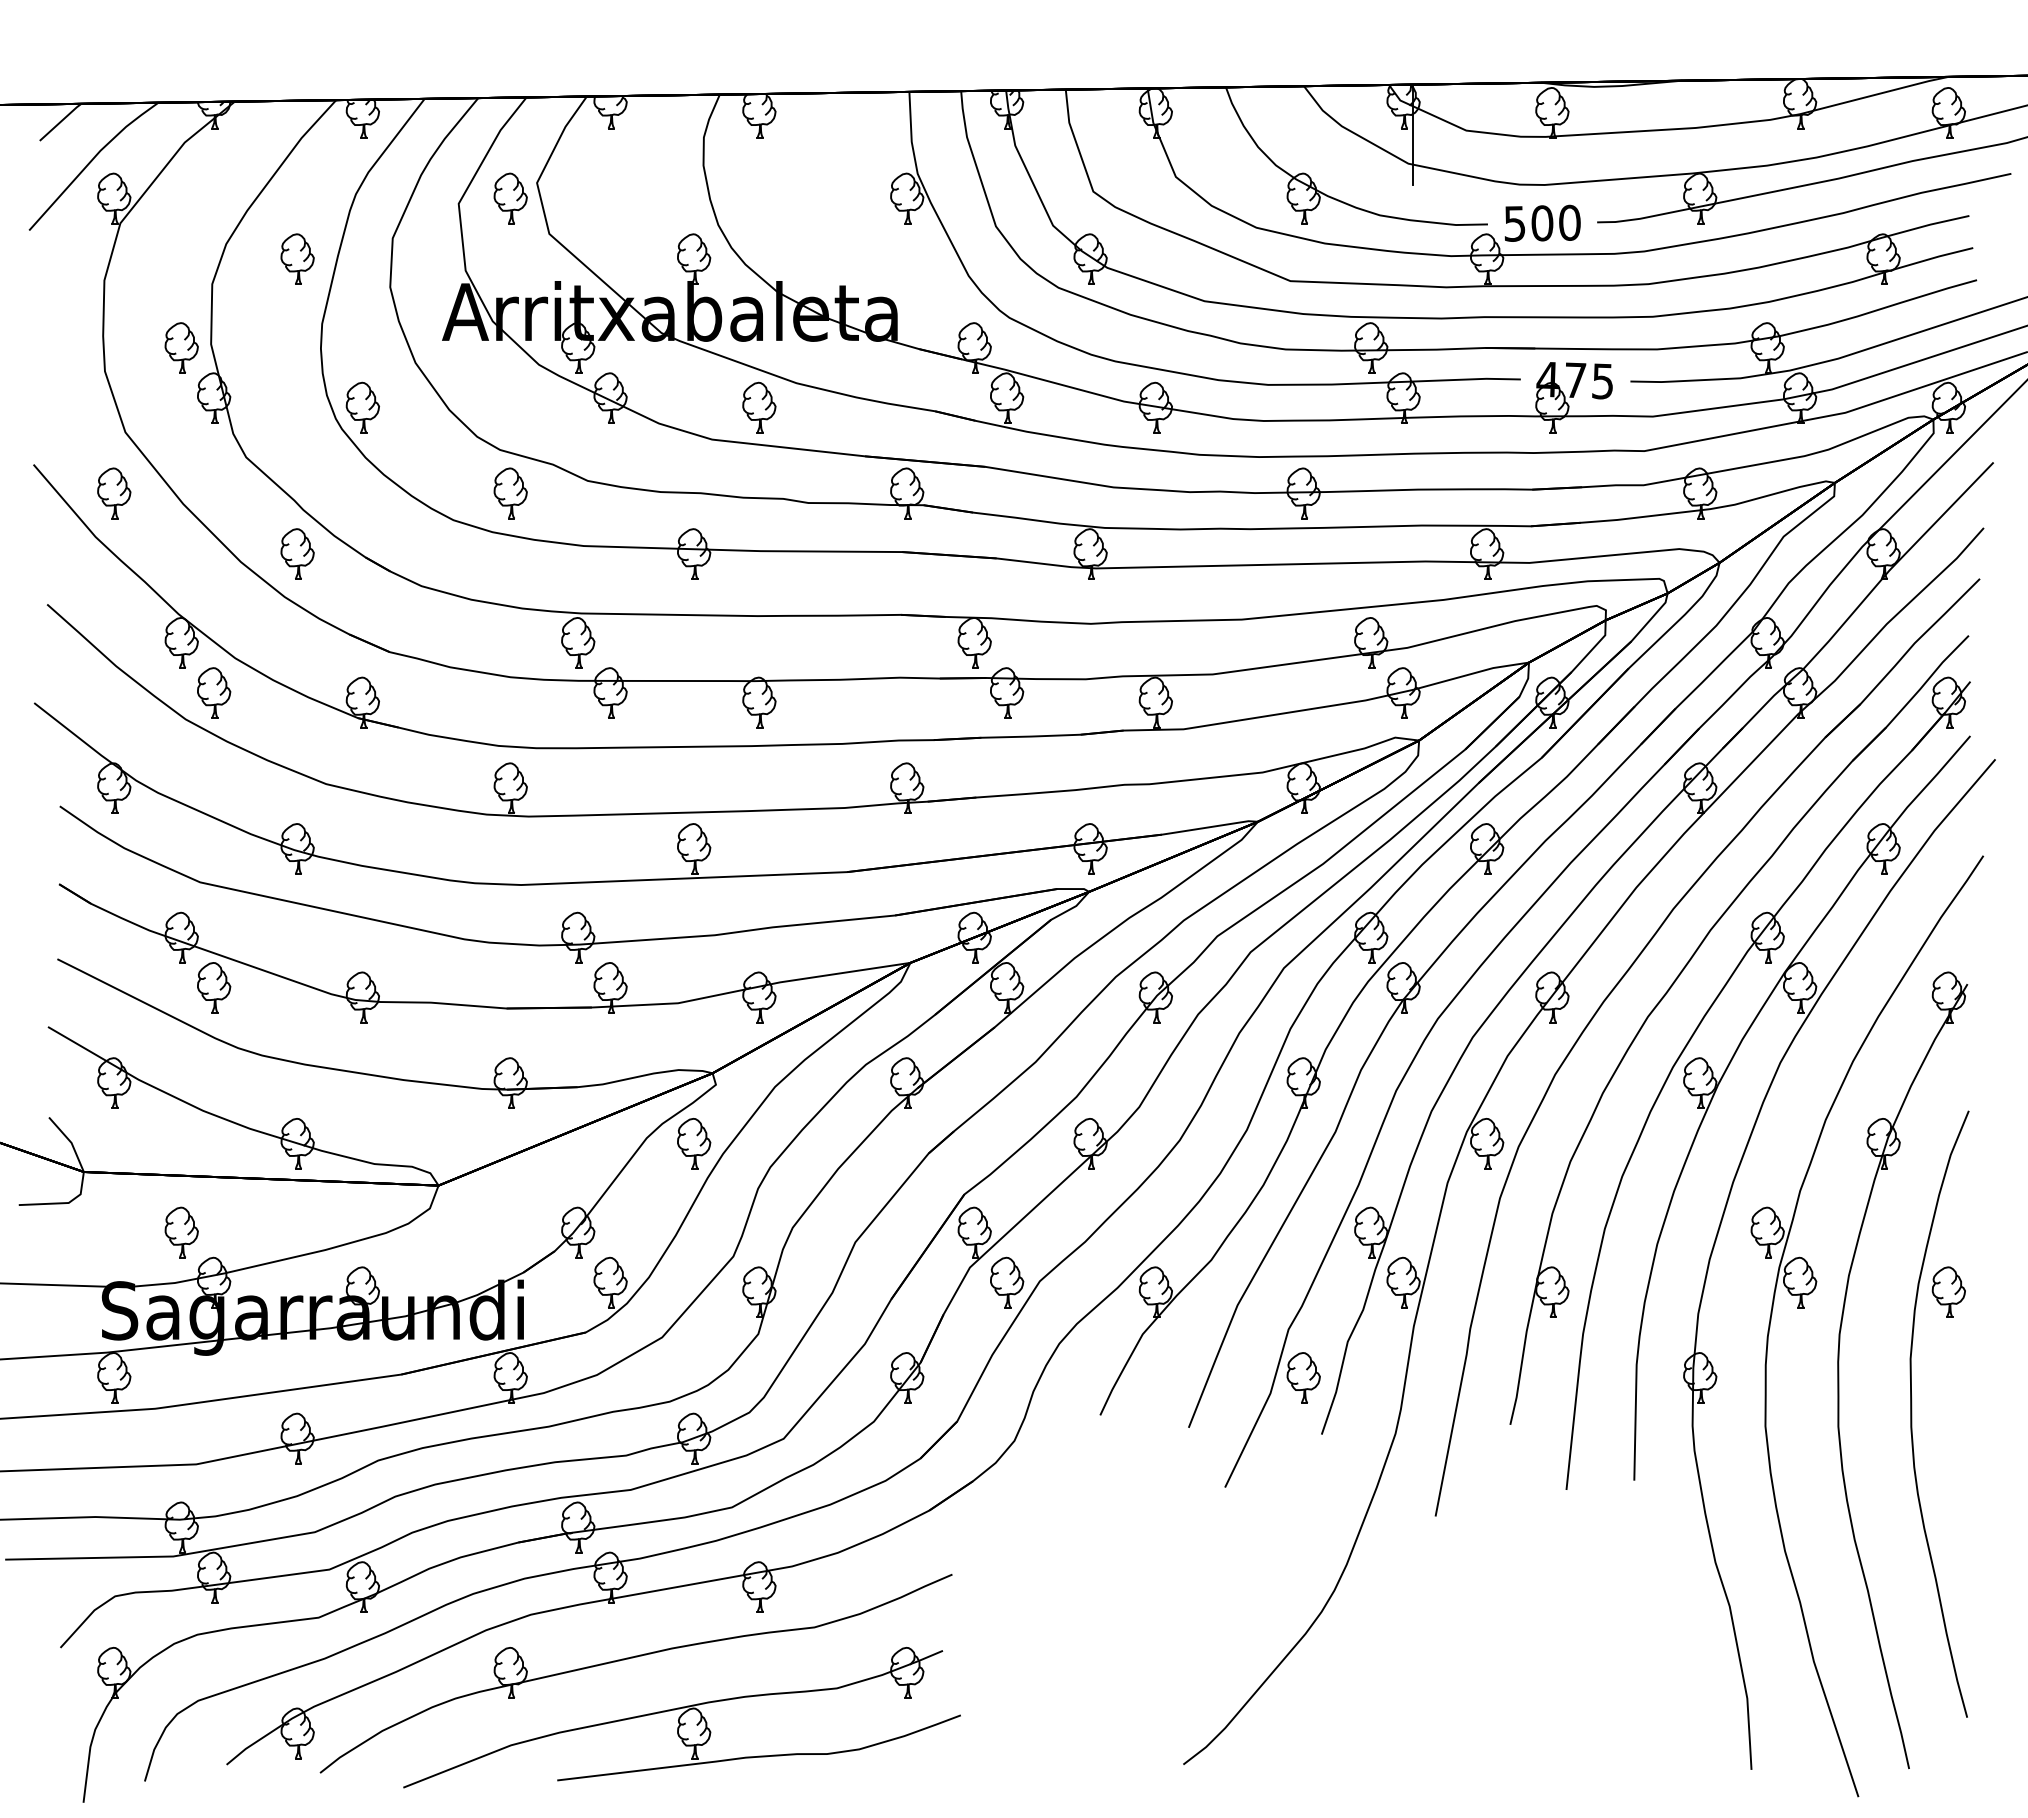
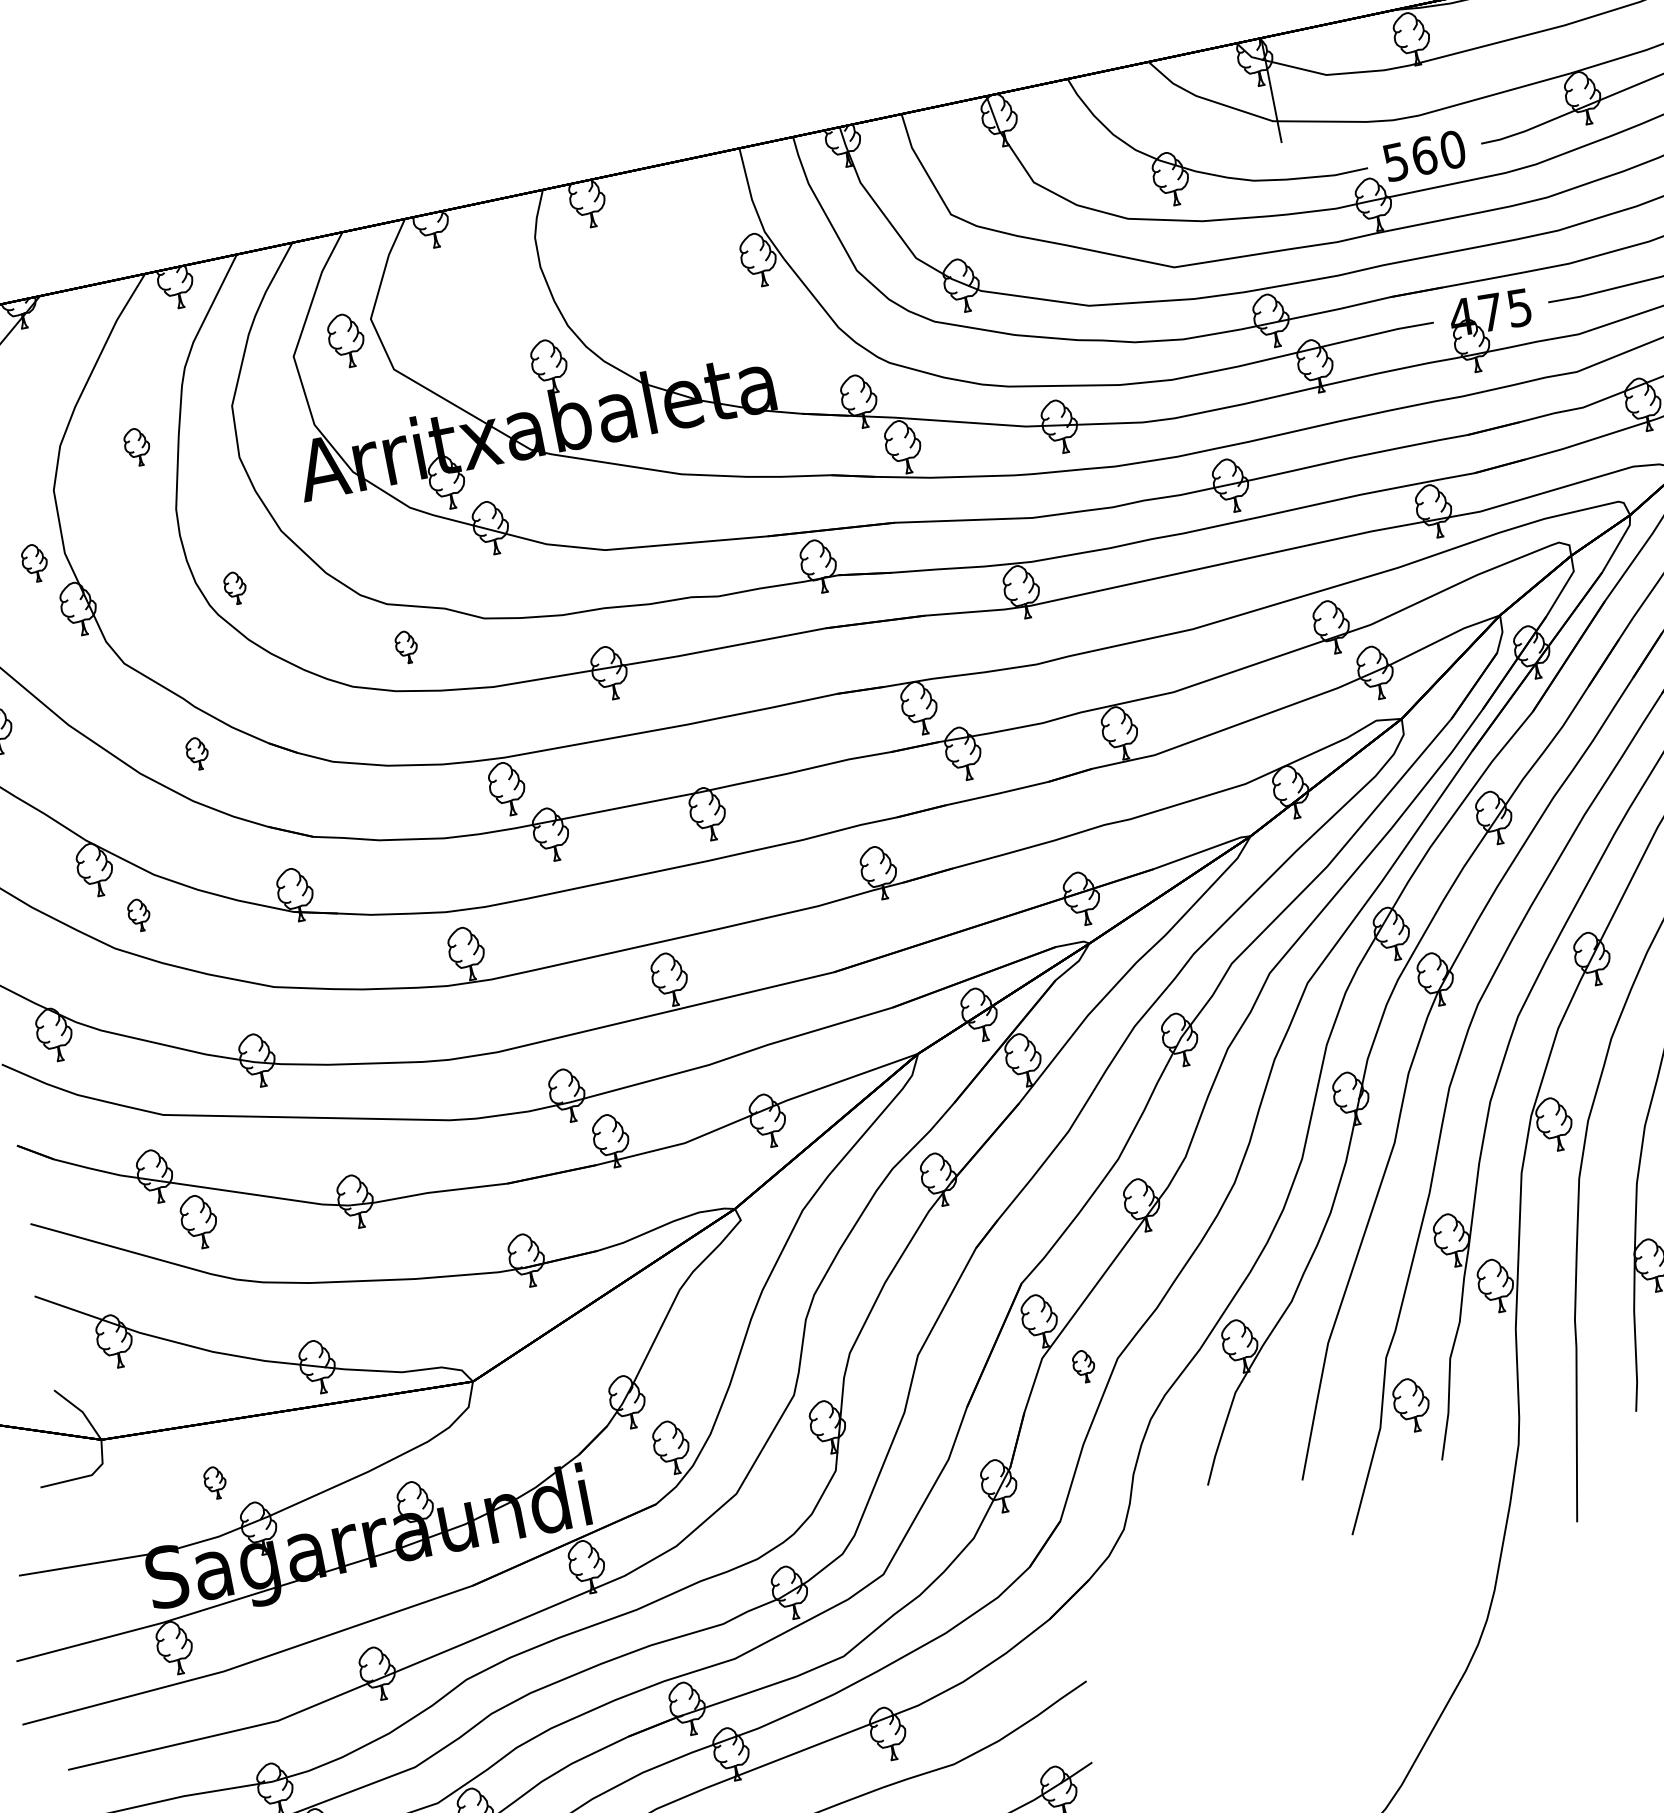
text: (1542, 223) -> (1424, 156), 500 -> 560
part: (297, 258) -> (137, 446), size x0.7
part: (181, 347) -> (34, 562), size x0.7
part: (362, 407) -> (235, 588), size x0.6
part: (759, 407) -> (647, 507), removed
part: (510, 493) -> (406, 647), size x0.6
part: (297, 553) -> (197, 753), size x0.6
part: (214, 692) -> (139, 914), size x0.6
part: (694, 1143) -> (730, 1285), removed
part: (181, 1232) -> (215, 1482), size x0.6
part: (1007, 1282) -> (1084, 1366), size x0.6

